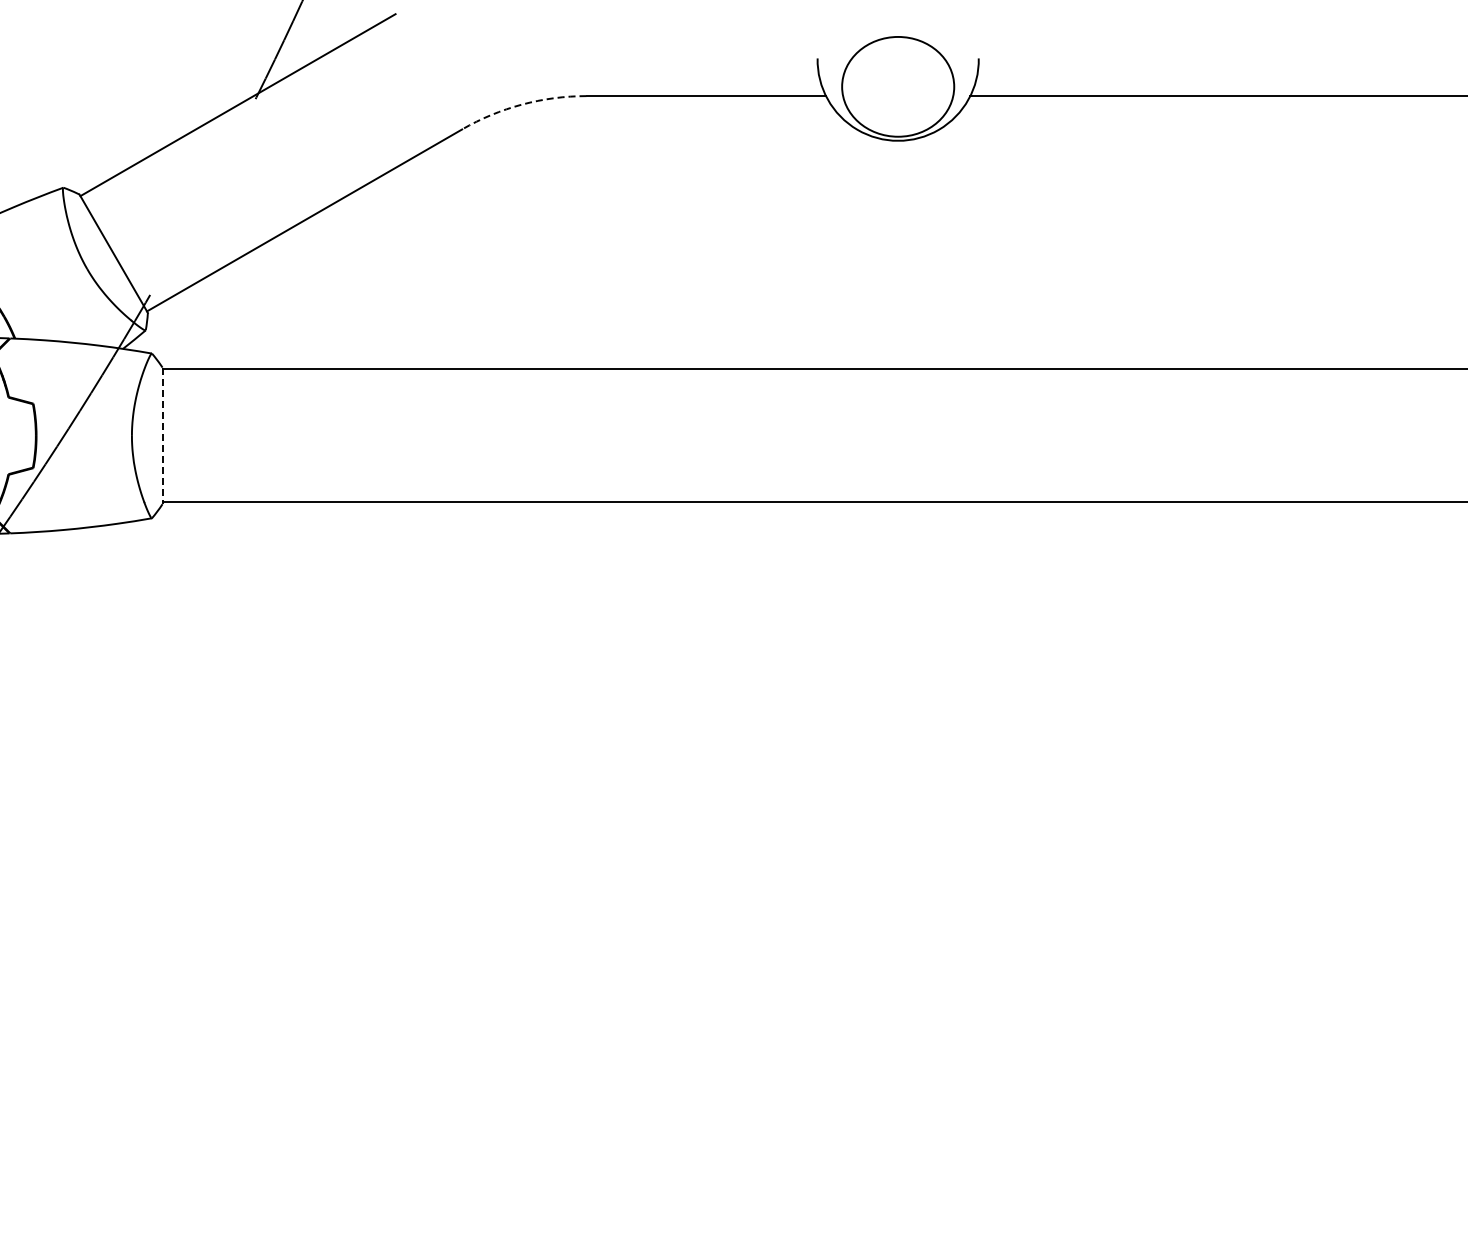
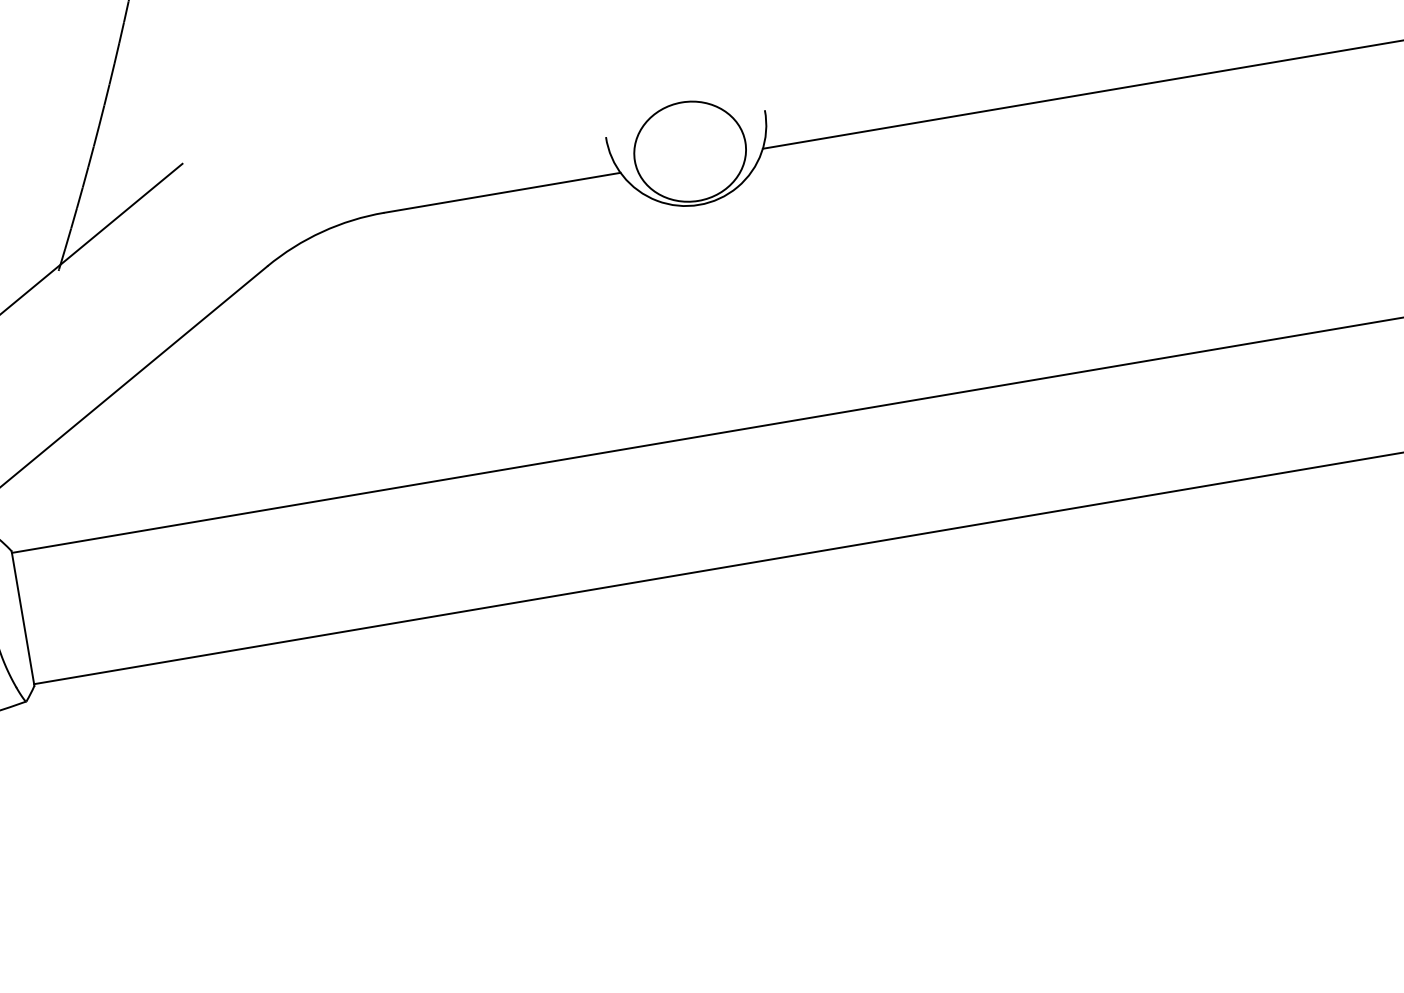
arc: (522, 104) -> (322, 231), dashed -> solid
line: (162, 436) -> (23, 619), dashed -> solid

